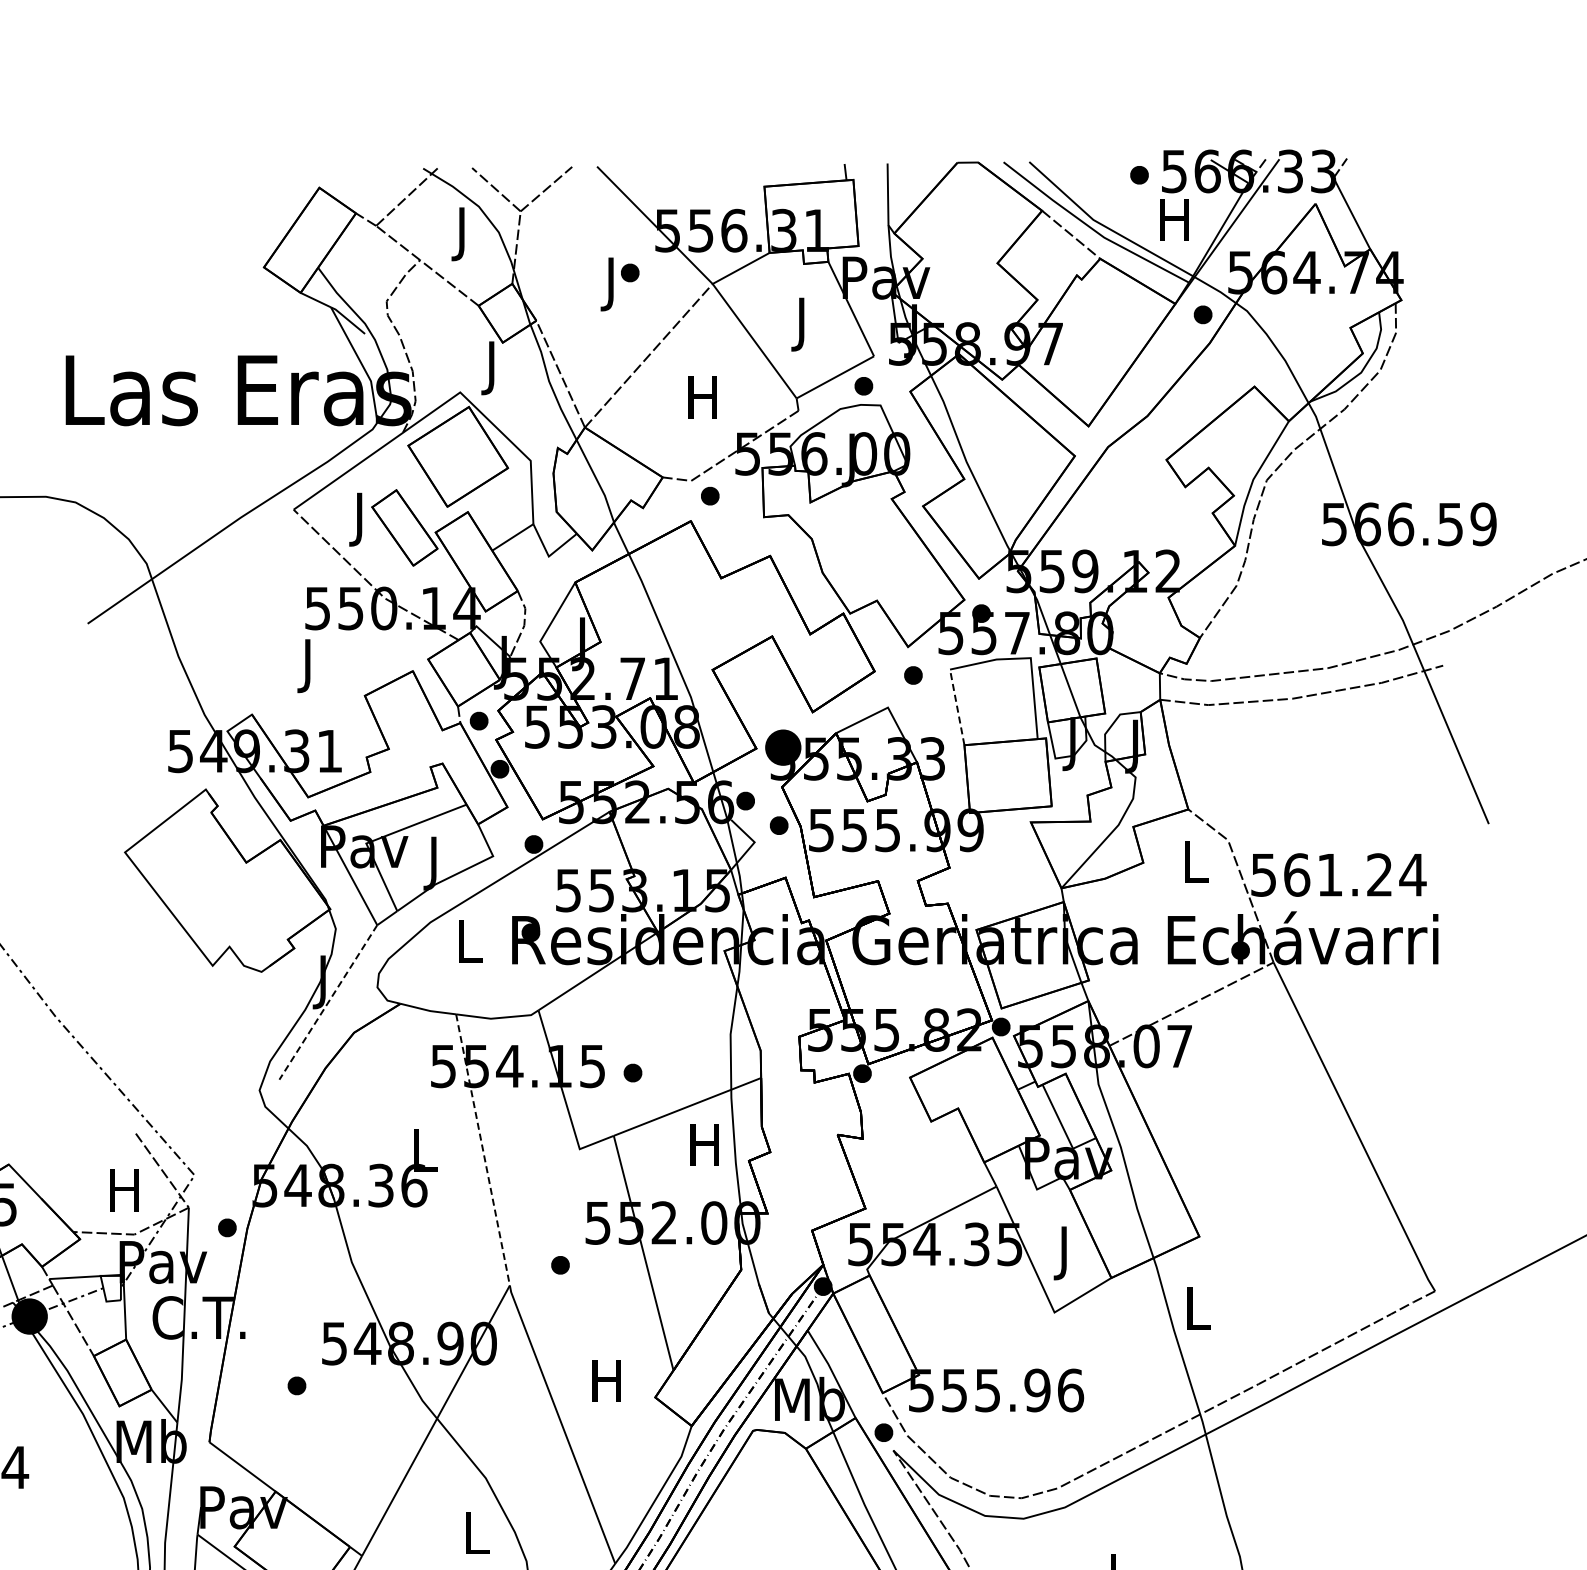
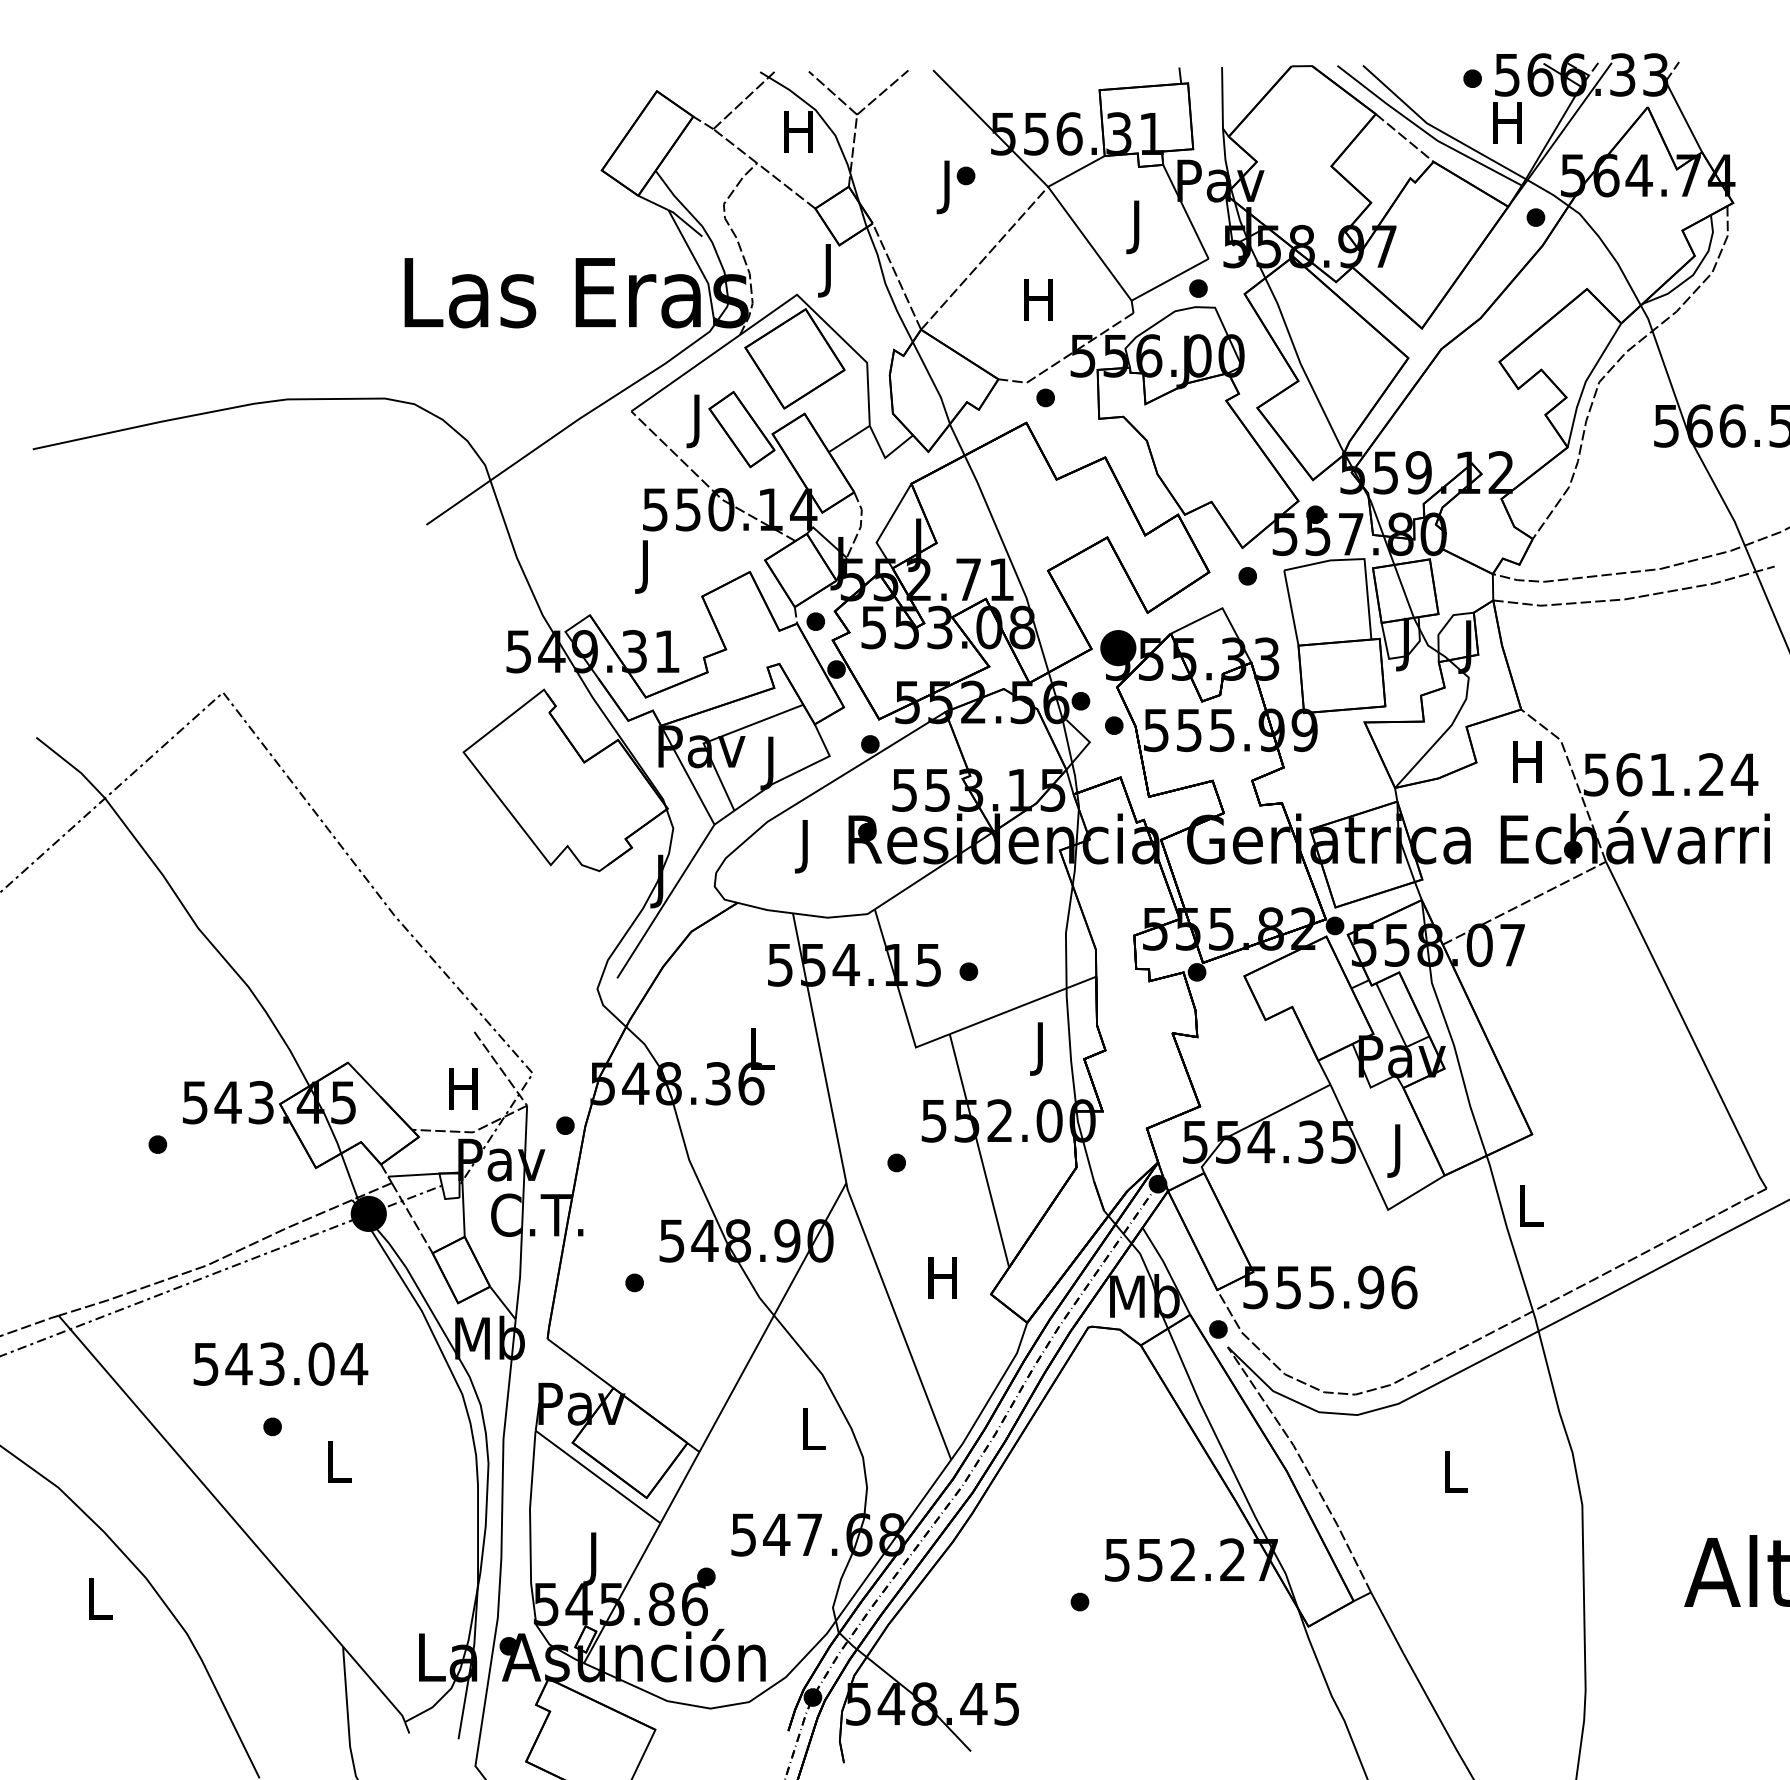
text: (461, 234) -> (798, 137), J -> H
line: (957, 706) -> (1291, 607), dashed -> solid
text: (1194, 861) -> (1527, 761), L -> H
text: (469, 947) -> (806, 846), L -> J
line: (328, 1002) -> (665, 901), dashed -> solid
line: (482, 1150) -> (819, 1048), dashed -> solid
text: (705, 1150) -> (1040, 1048), H -> J

